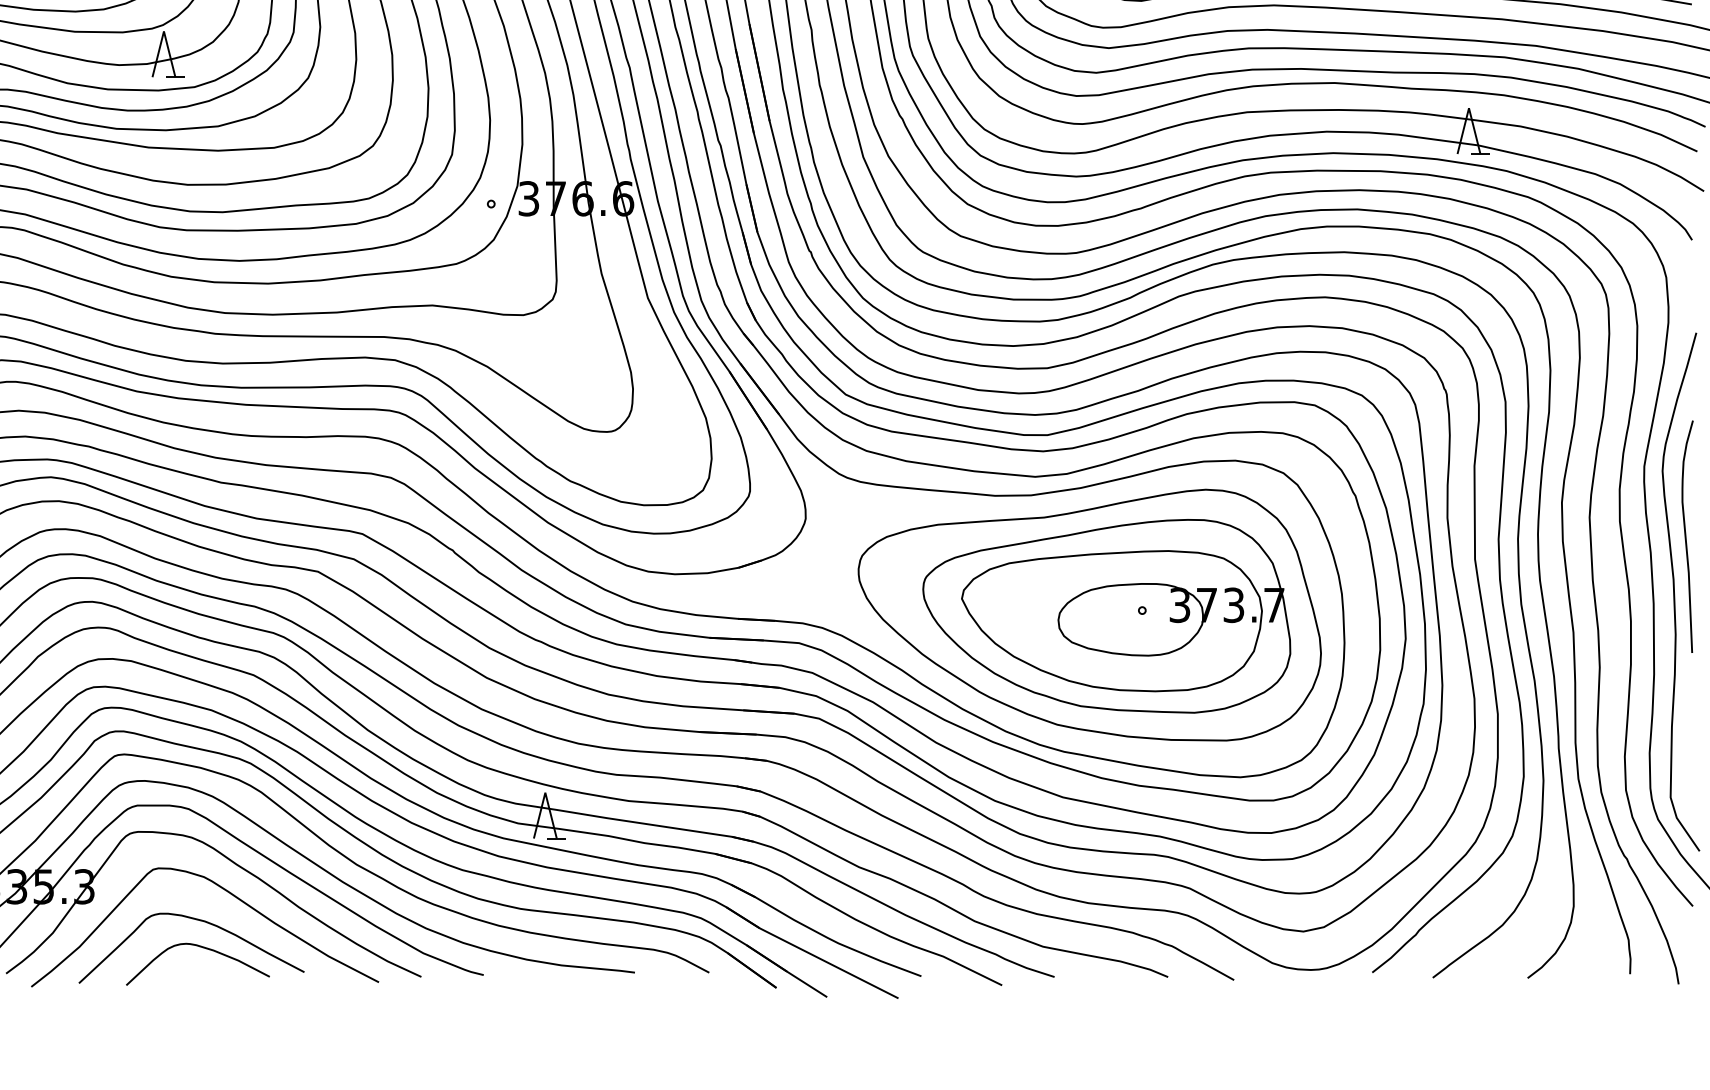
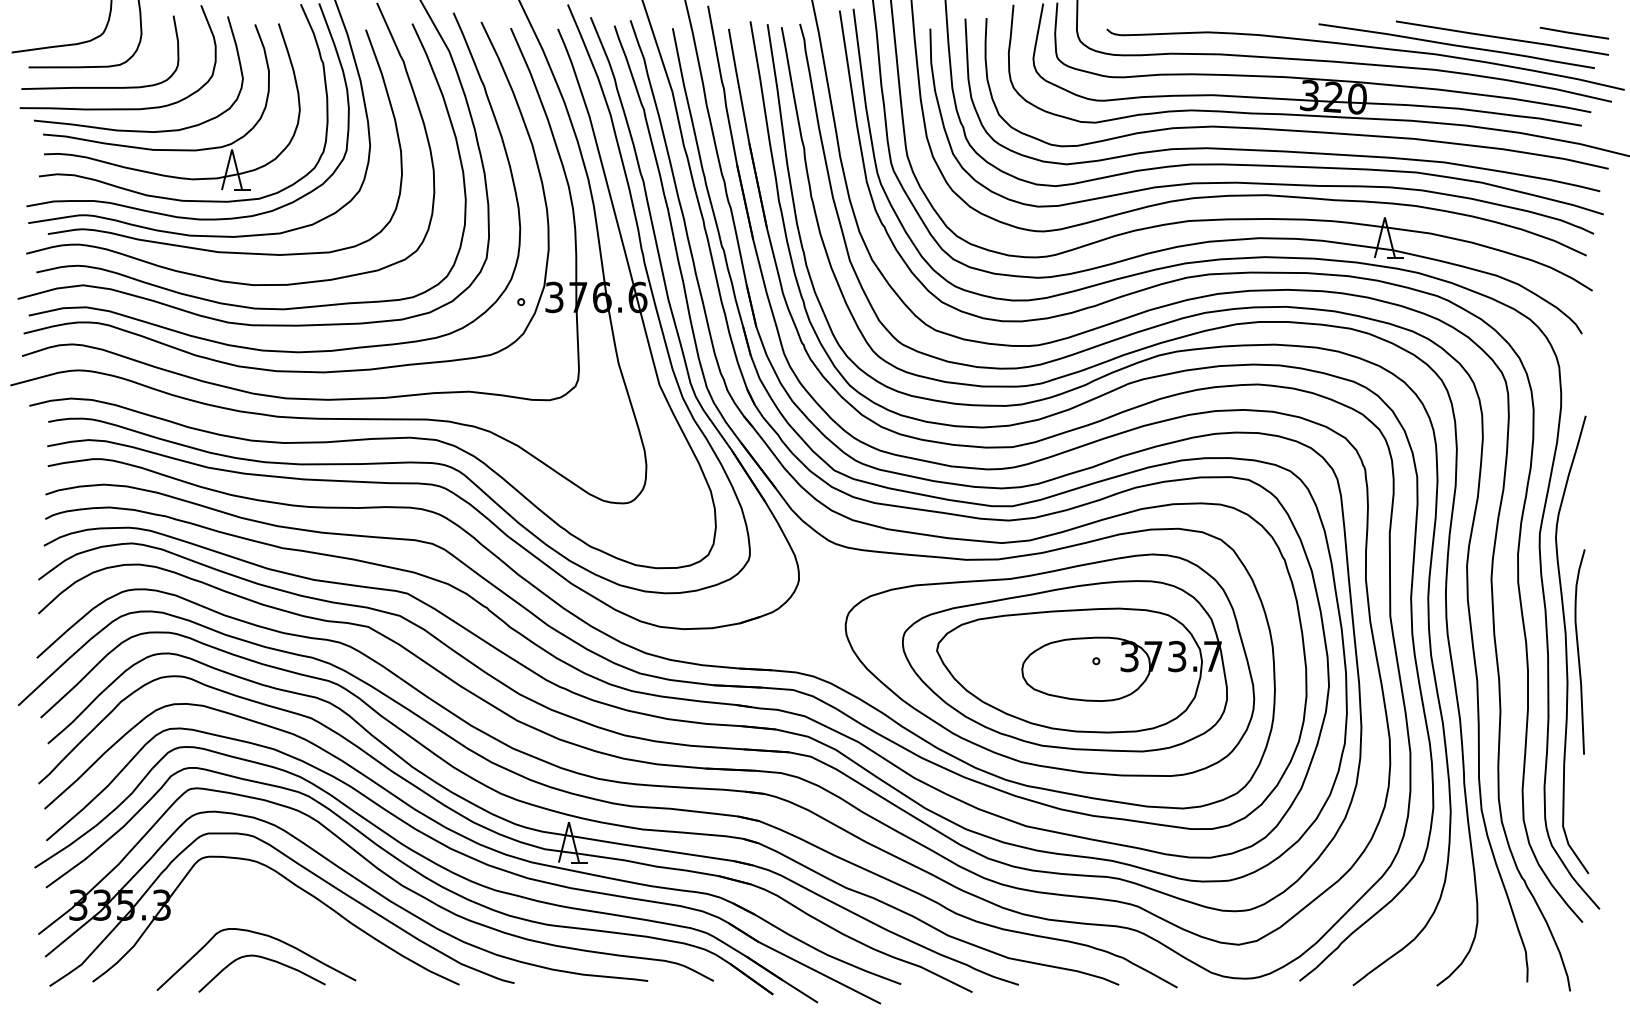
curve: (1686, 536) -> (1579, 651), moved
curve: (228, 893) -> (289, 911), removed

